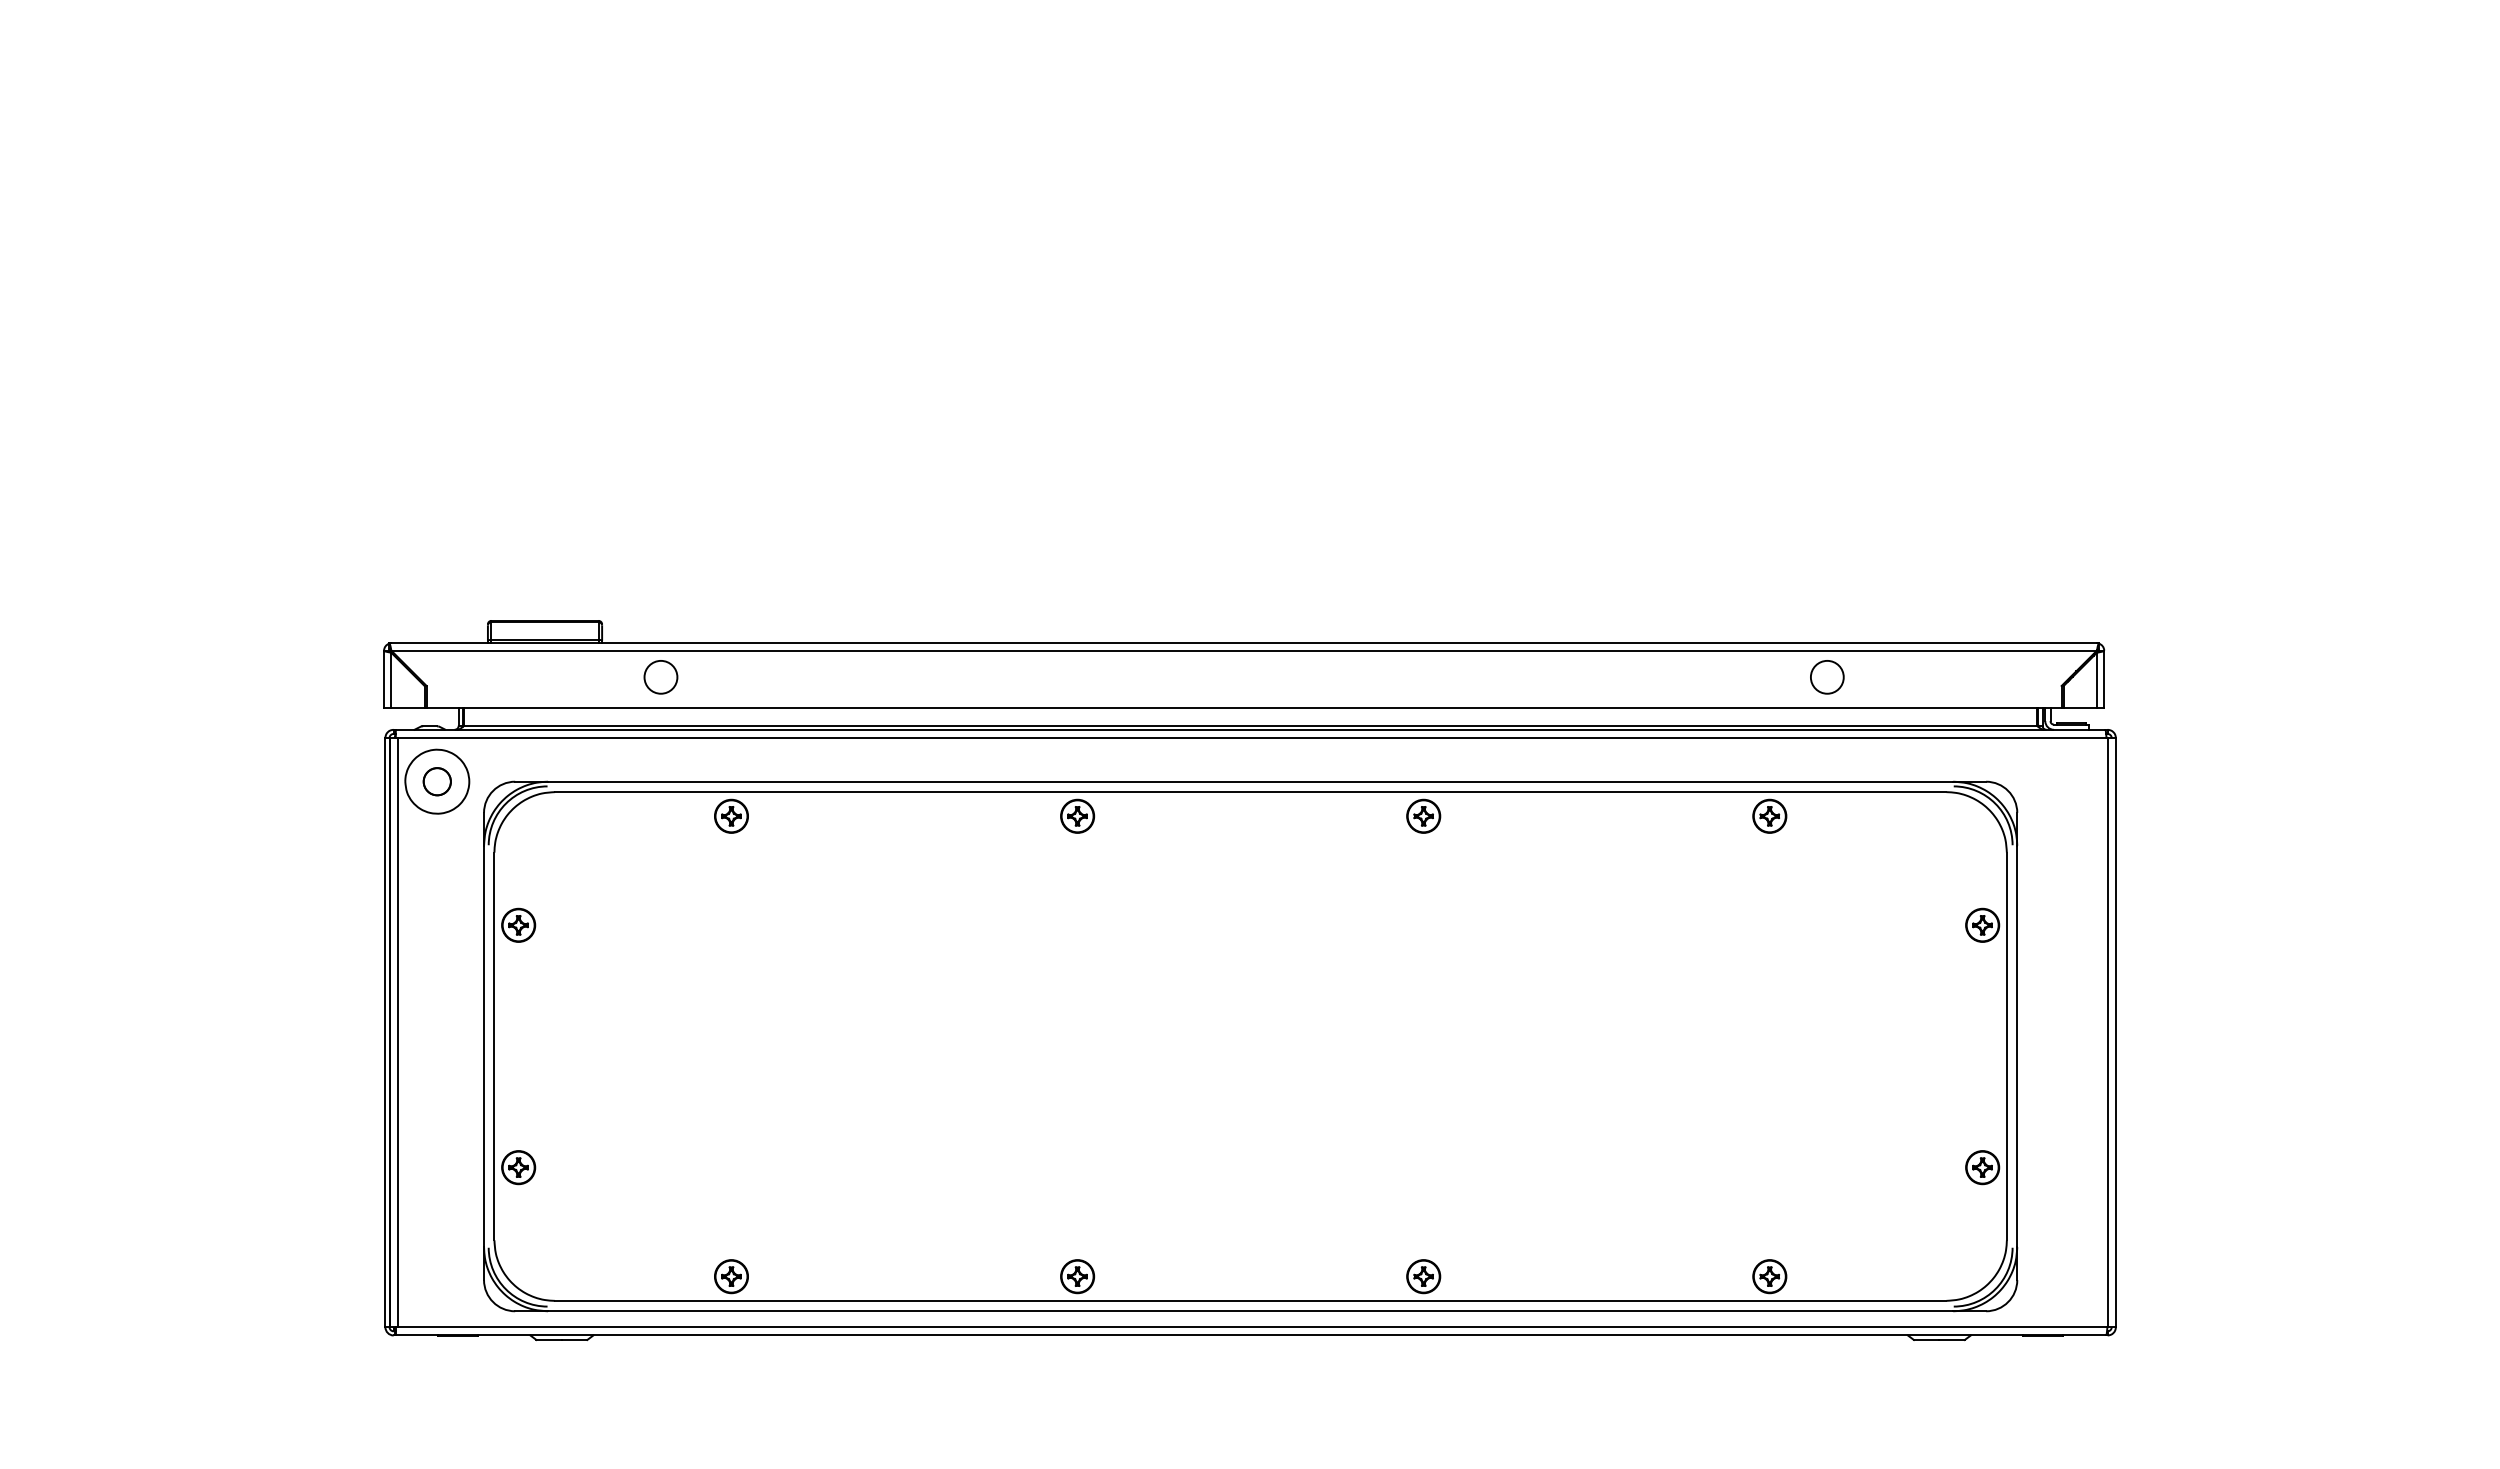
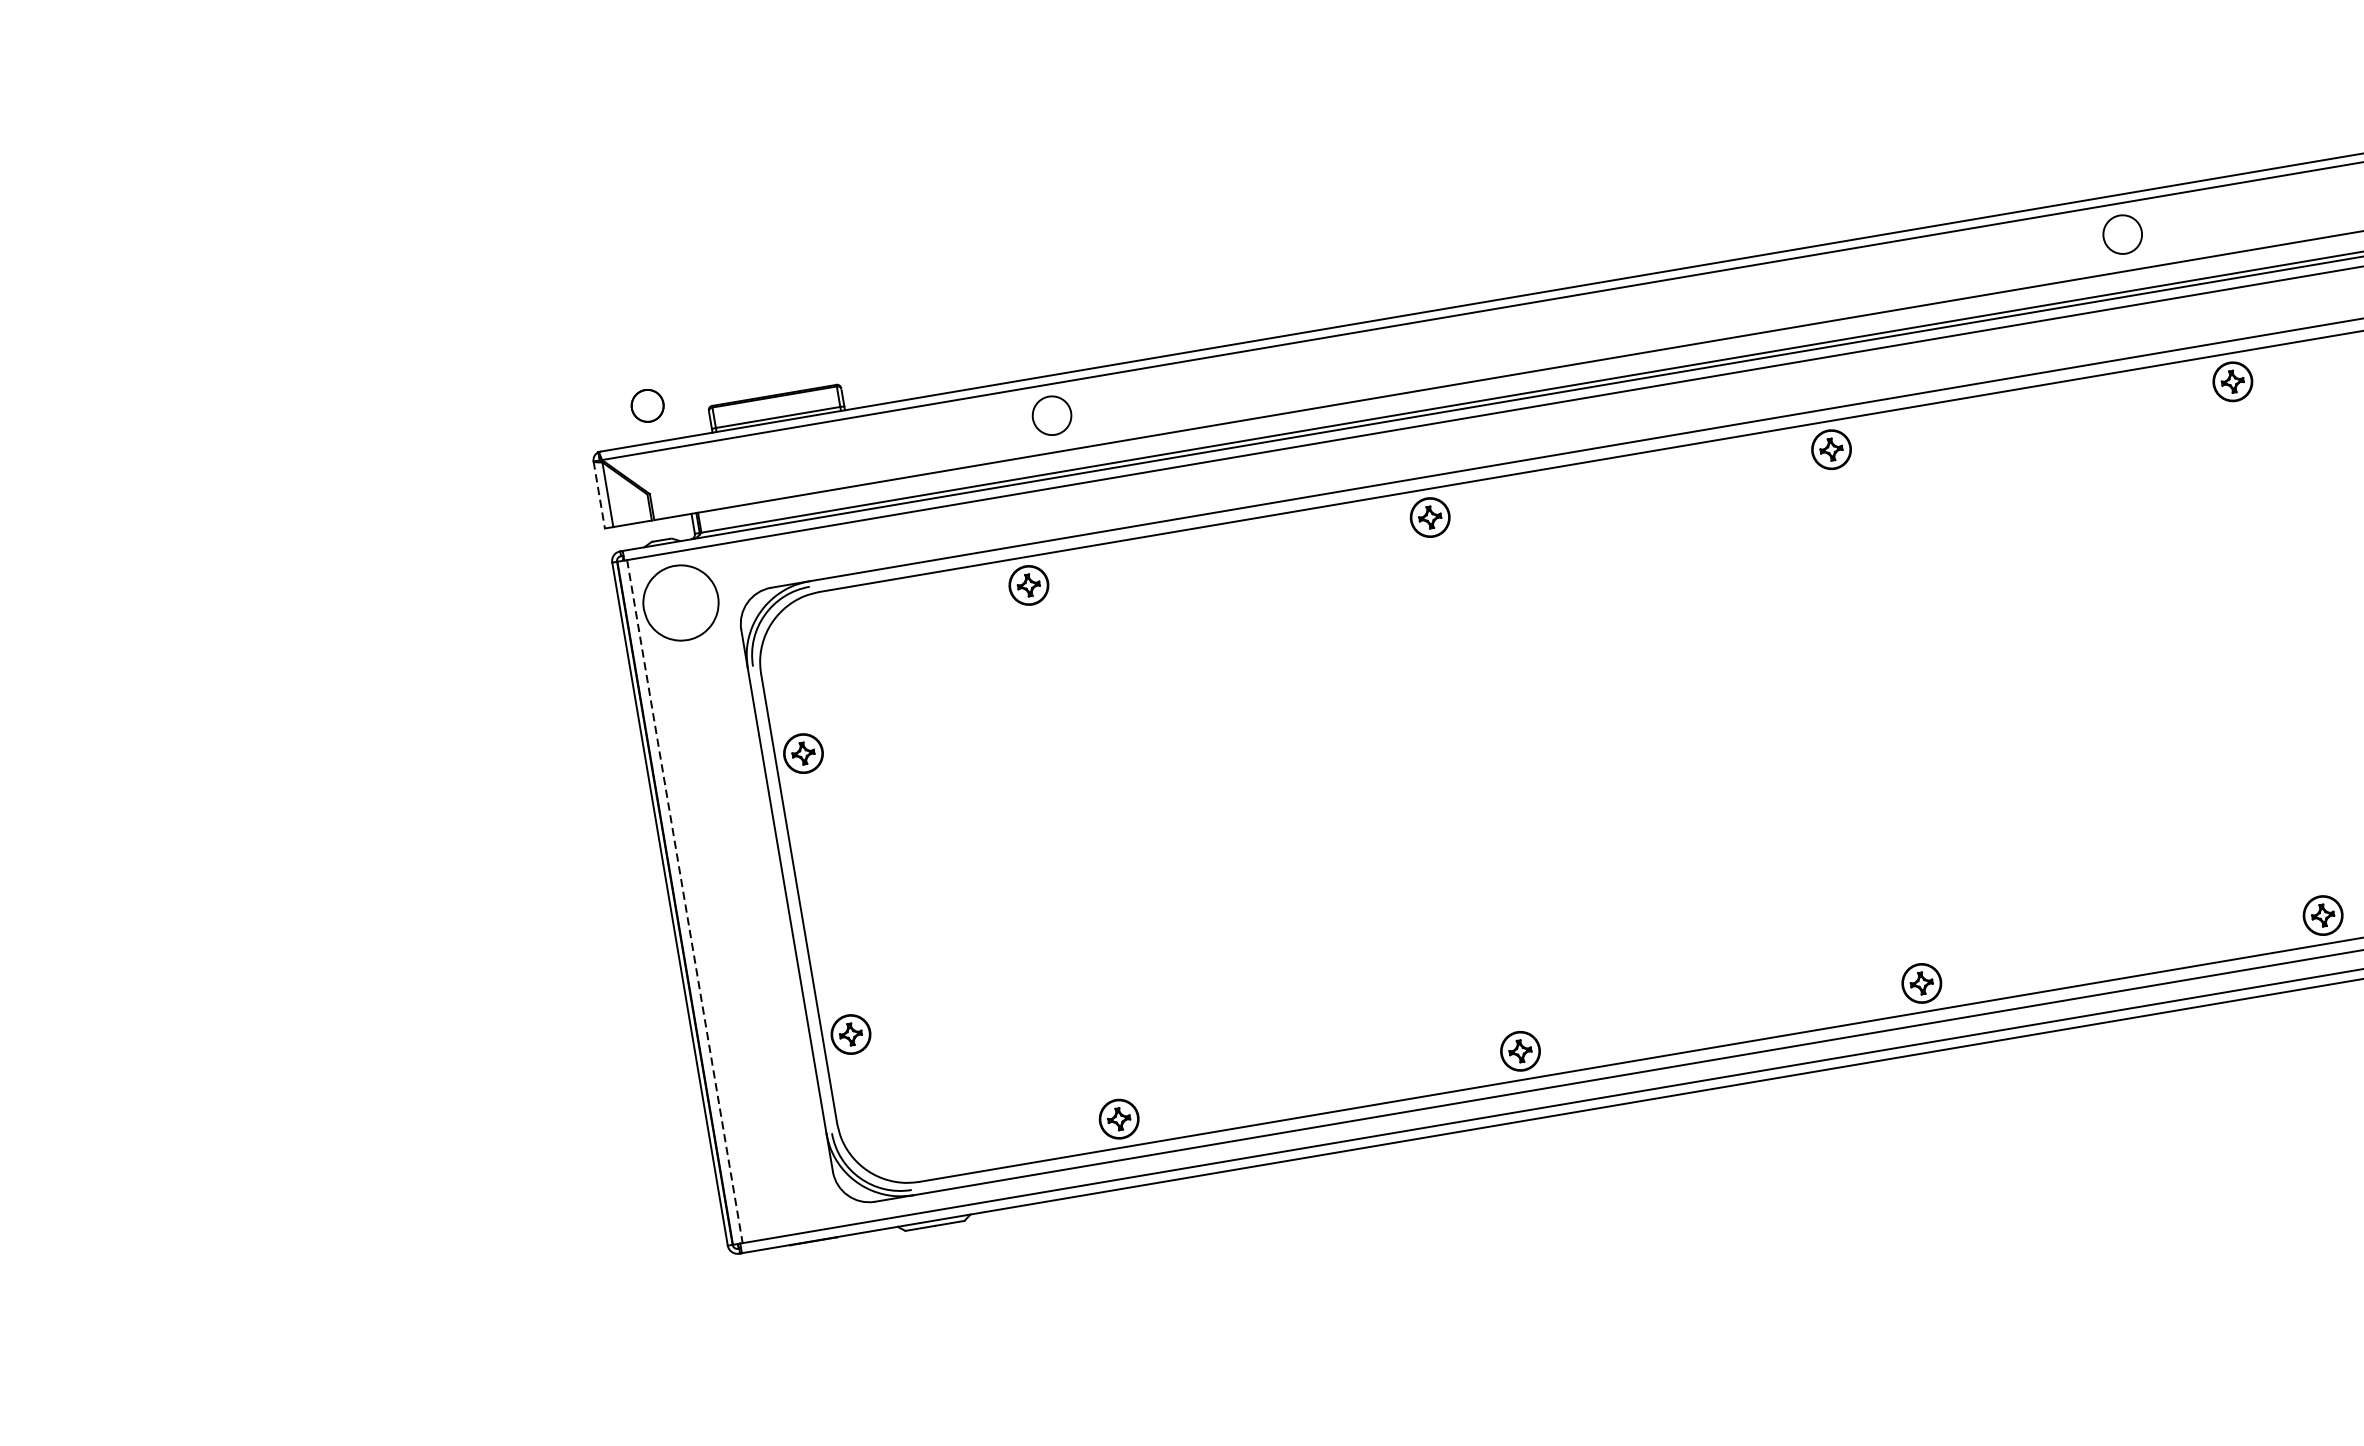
circle: (660, 677) -> (1051, 416), moved
circle: (1827, 677) -> (2122, 234), moved
line: (384, 679) -> (599, 494), solid -> dashed
circle: (436, 781) -> (646, 405), moved
line: (398, 1032) -> (685, 901), solid -> dashed

